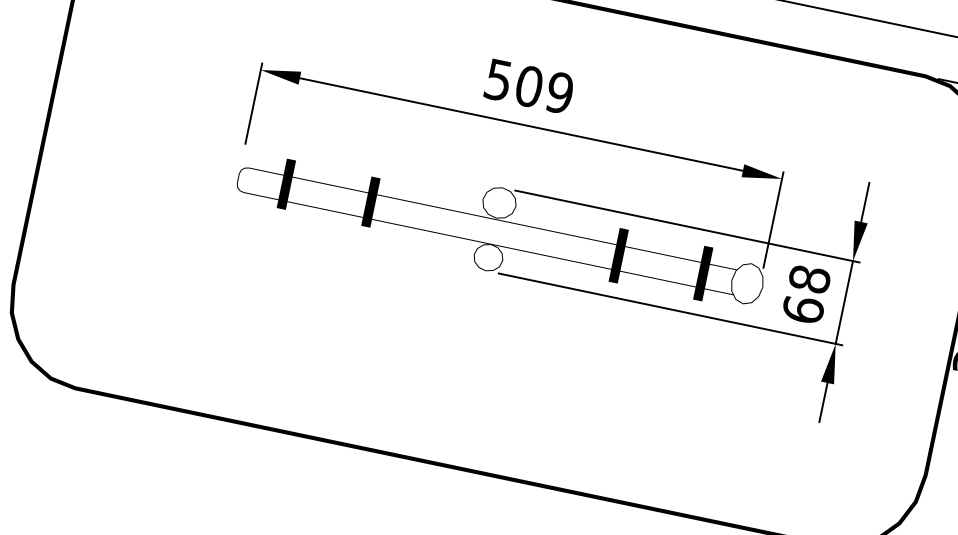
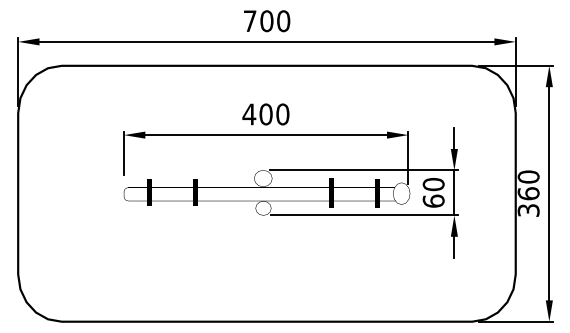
text: (528, 86) -> (265, 114), 509 -> 400
text: (809, 279) -> (433, 184), 68 -> 60

